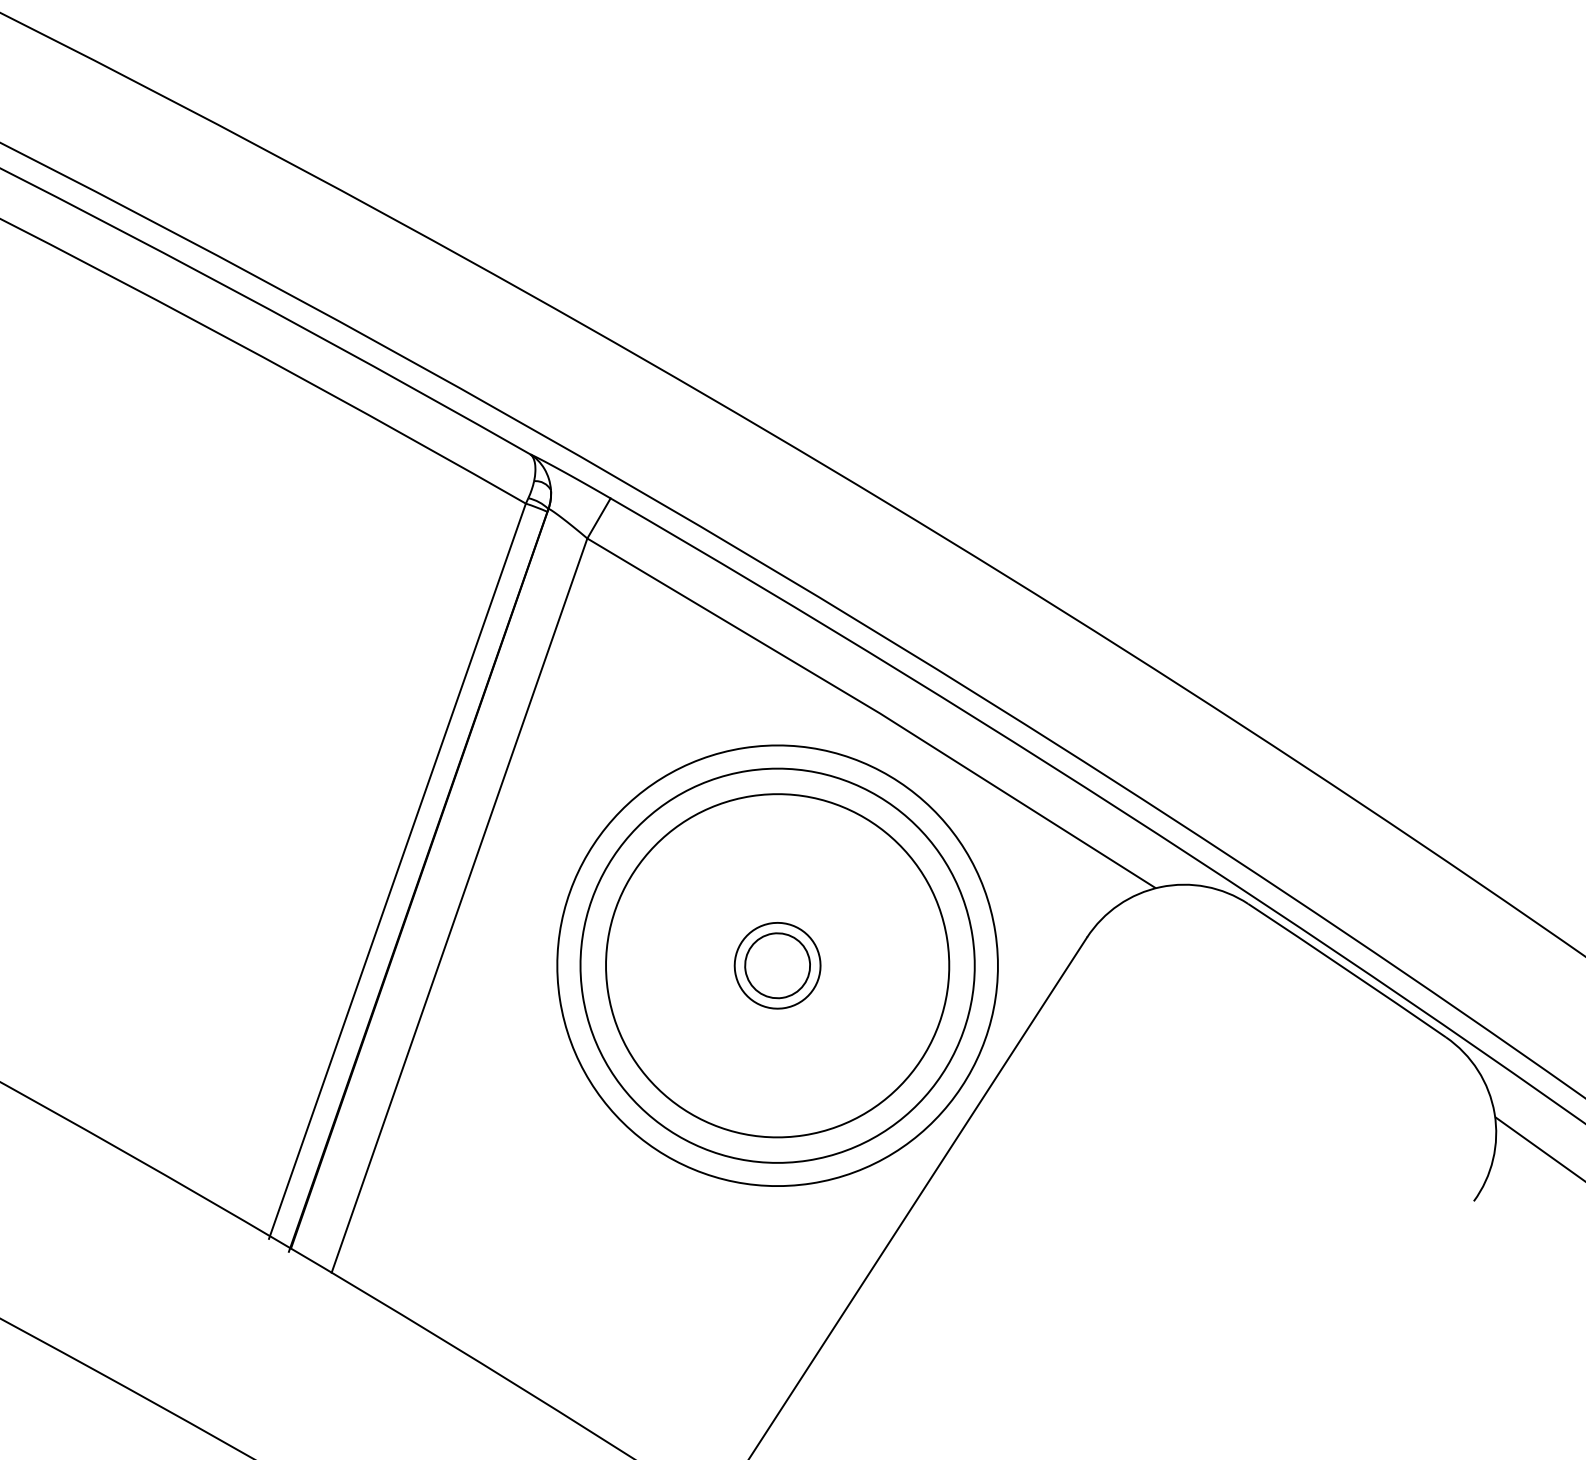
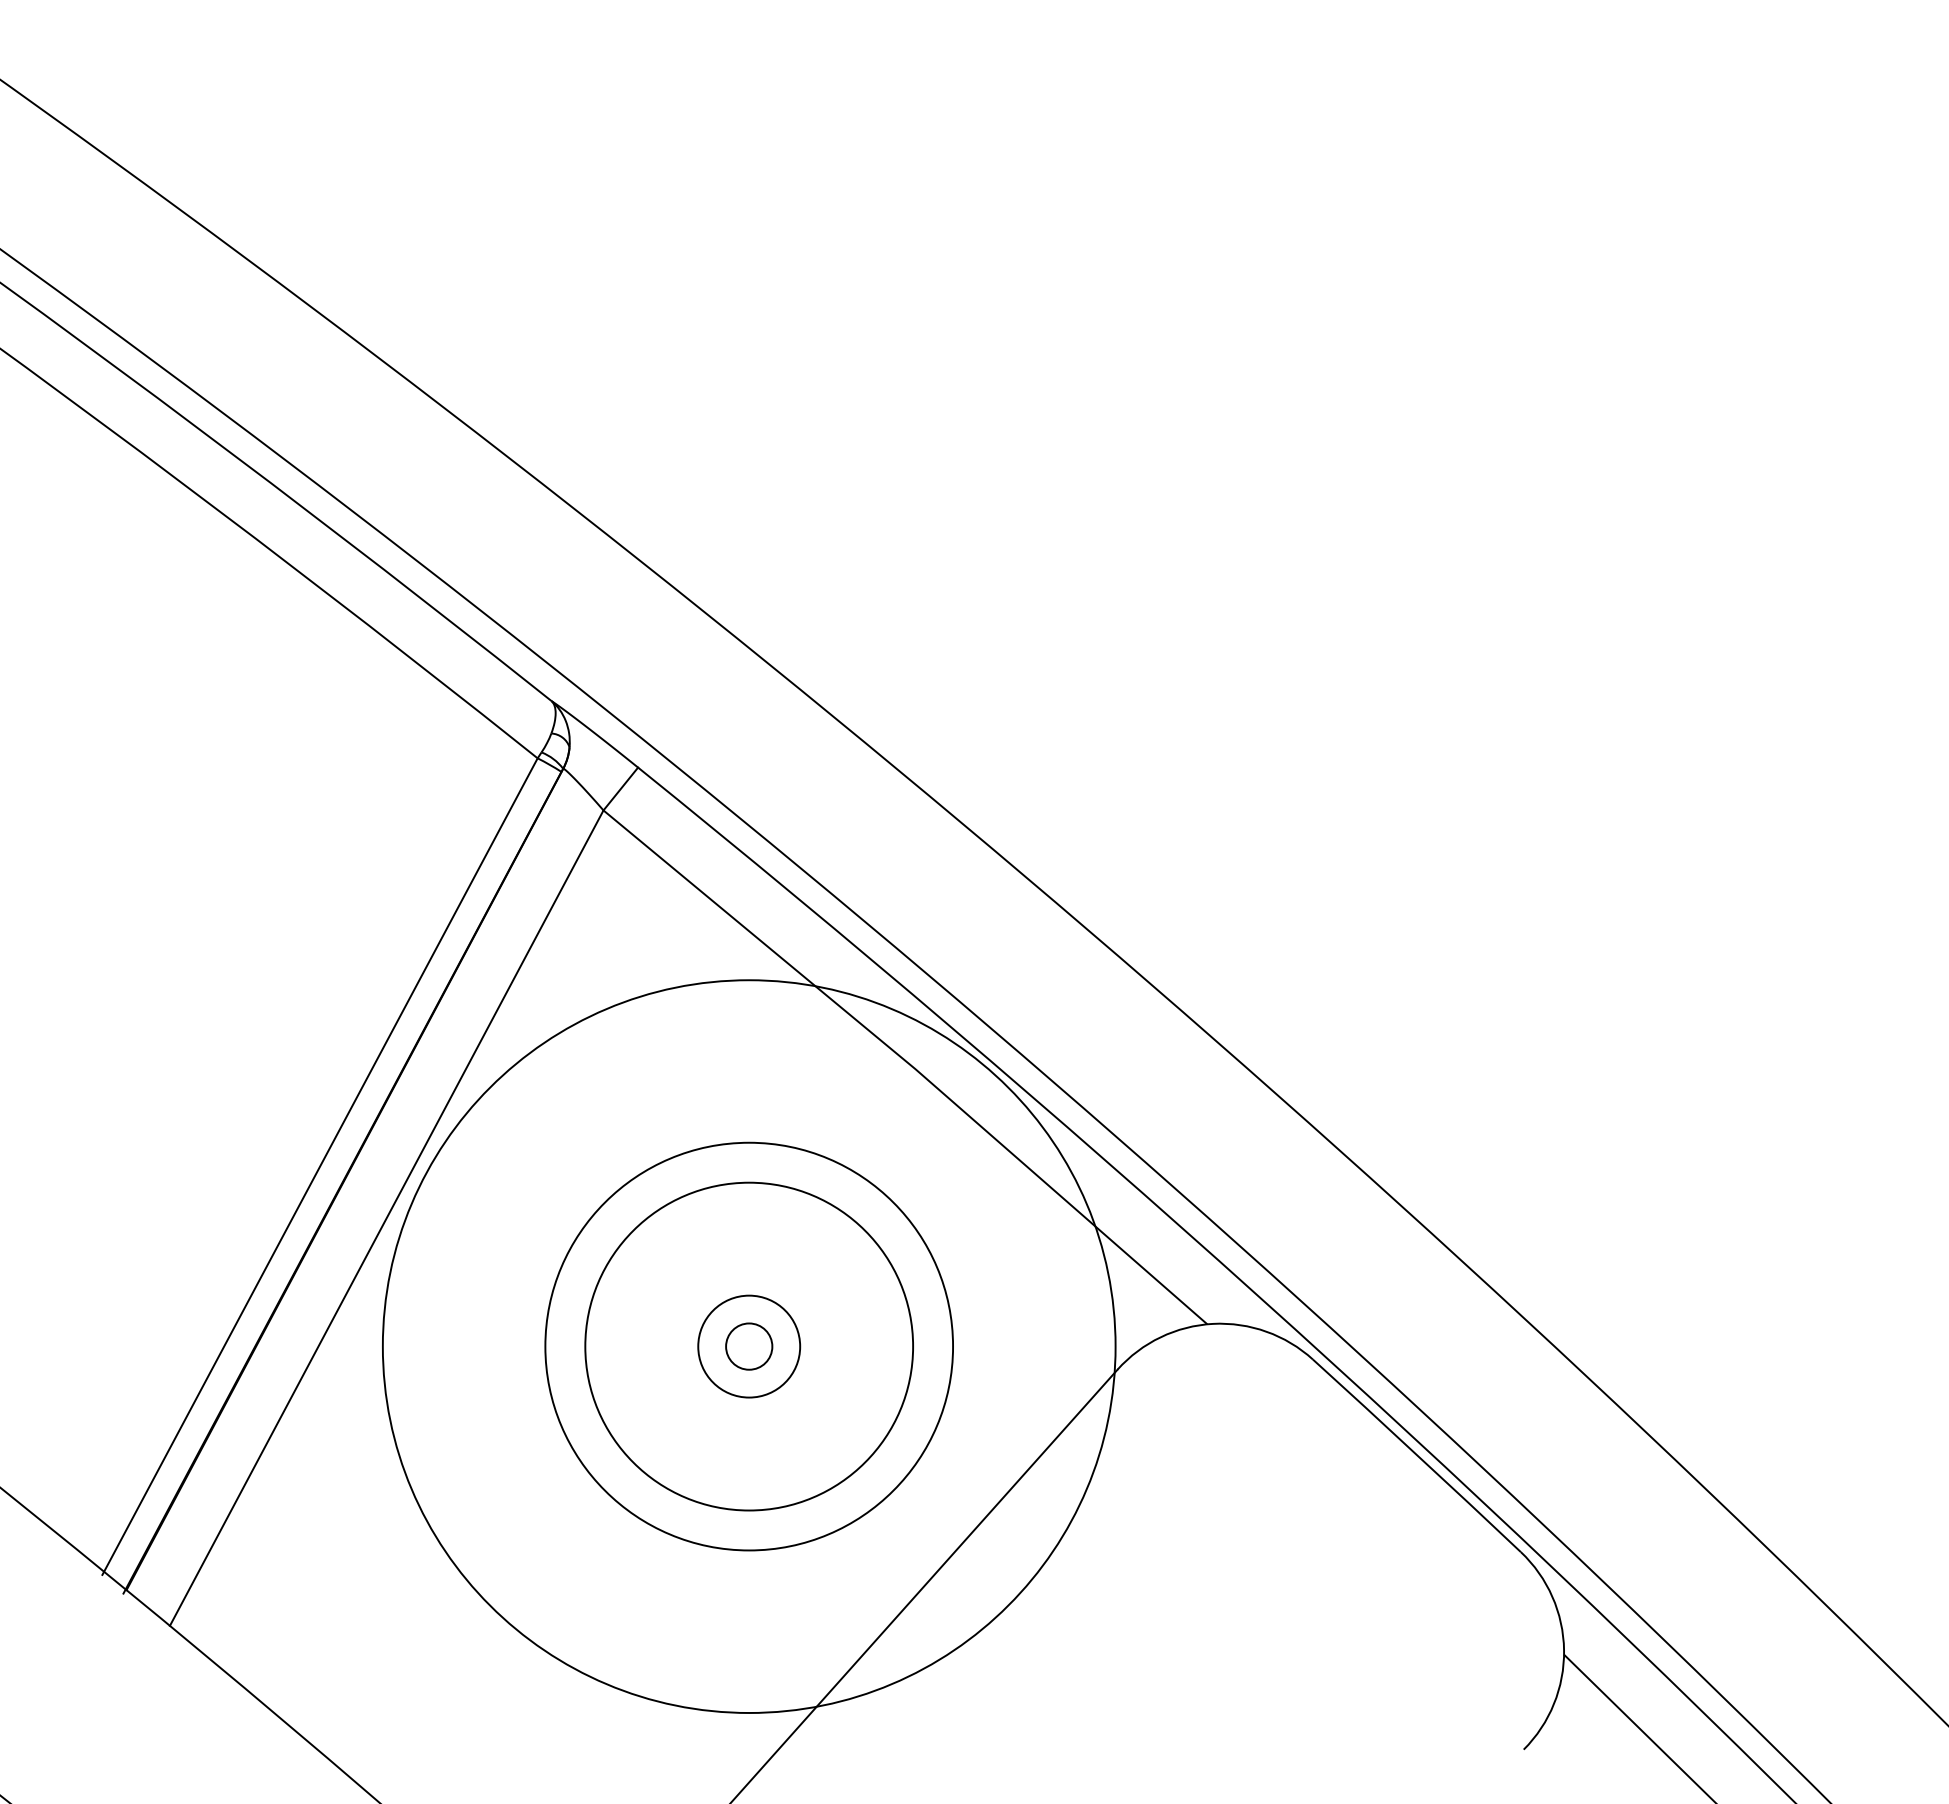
circle: (777, 965) -> (748, 1346), size x0.6
circle: (777, 965) -> (748, 1346), size x1.4
circle: (777, 965) -> (749, 1346), size x0.7

